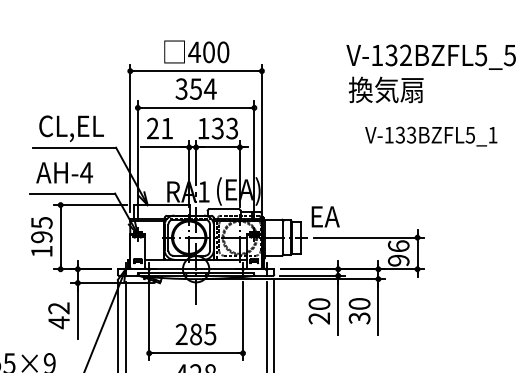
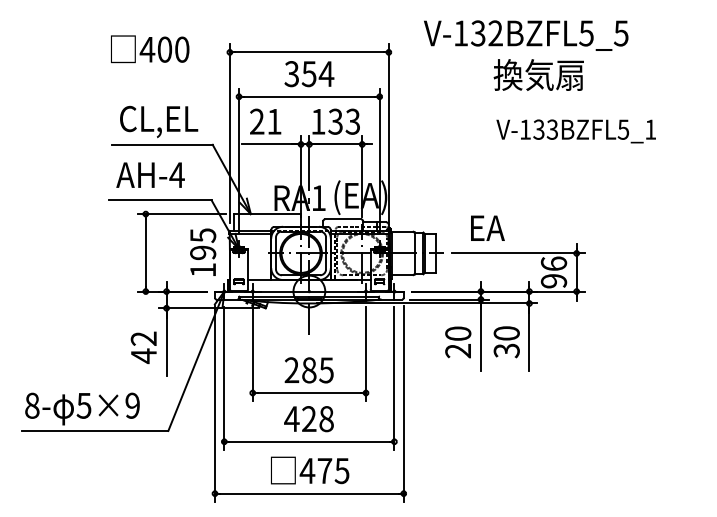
text: (197, 52) -> (150, 49), moved
text: (431, 57) -> (526, 35), moved
text: (430, 136) -> (575, 131), moved
text: (325, 216) -> (487, 227), moved
text: (42, 236) -> (203, 251), moved

